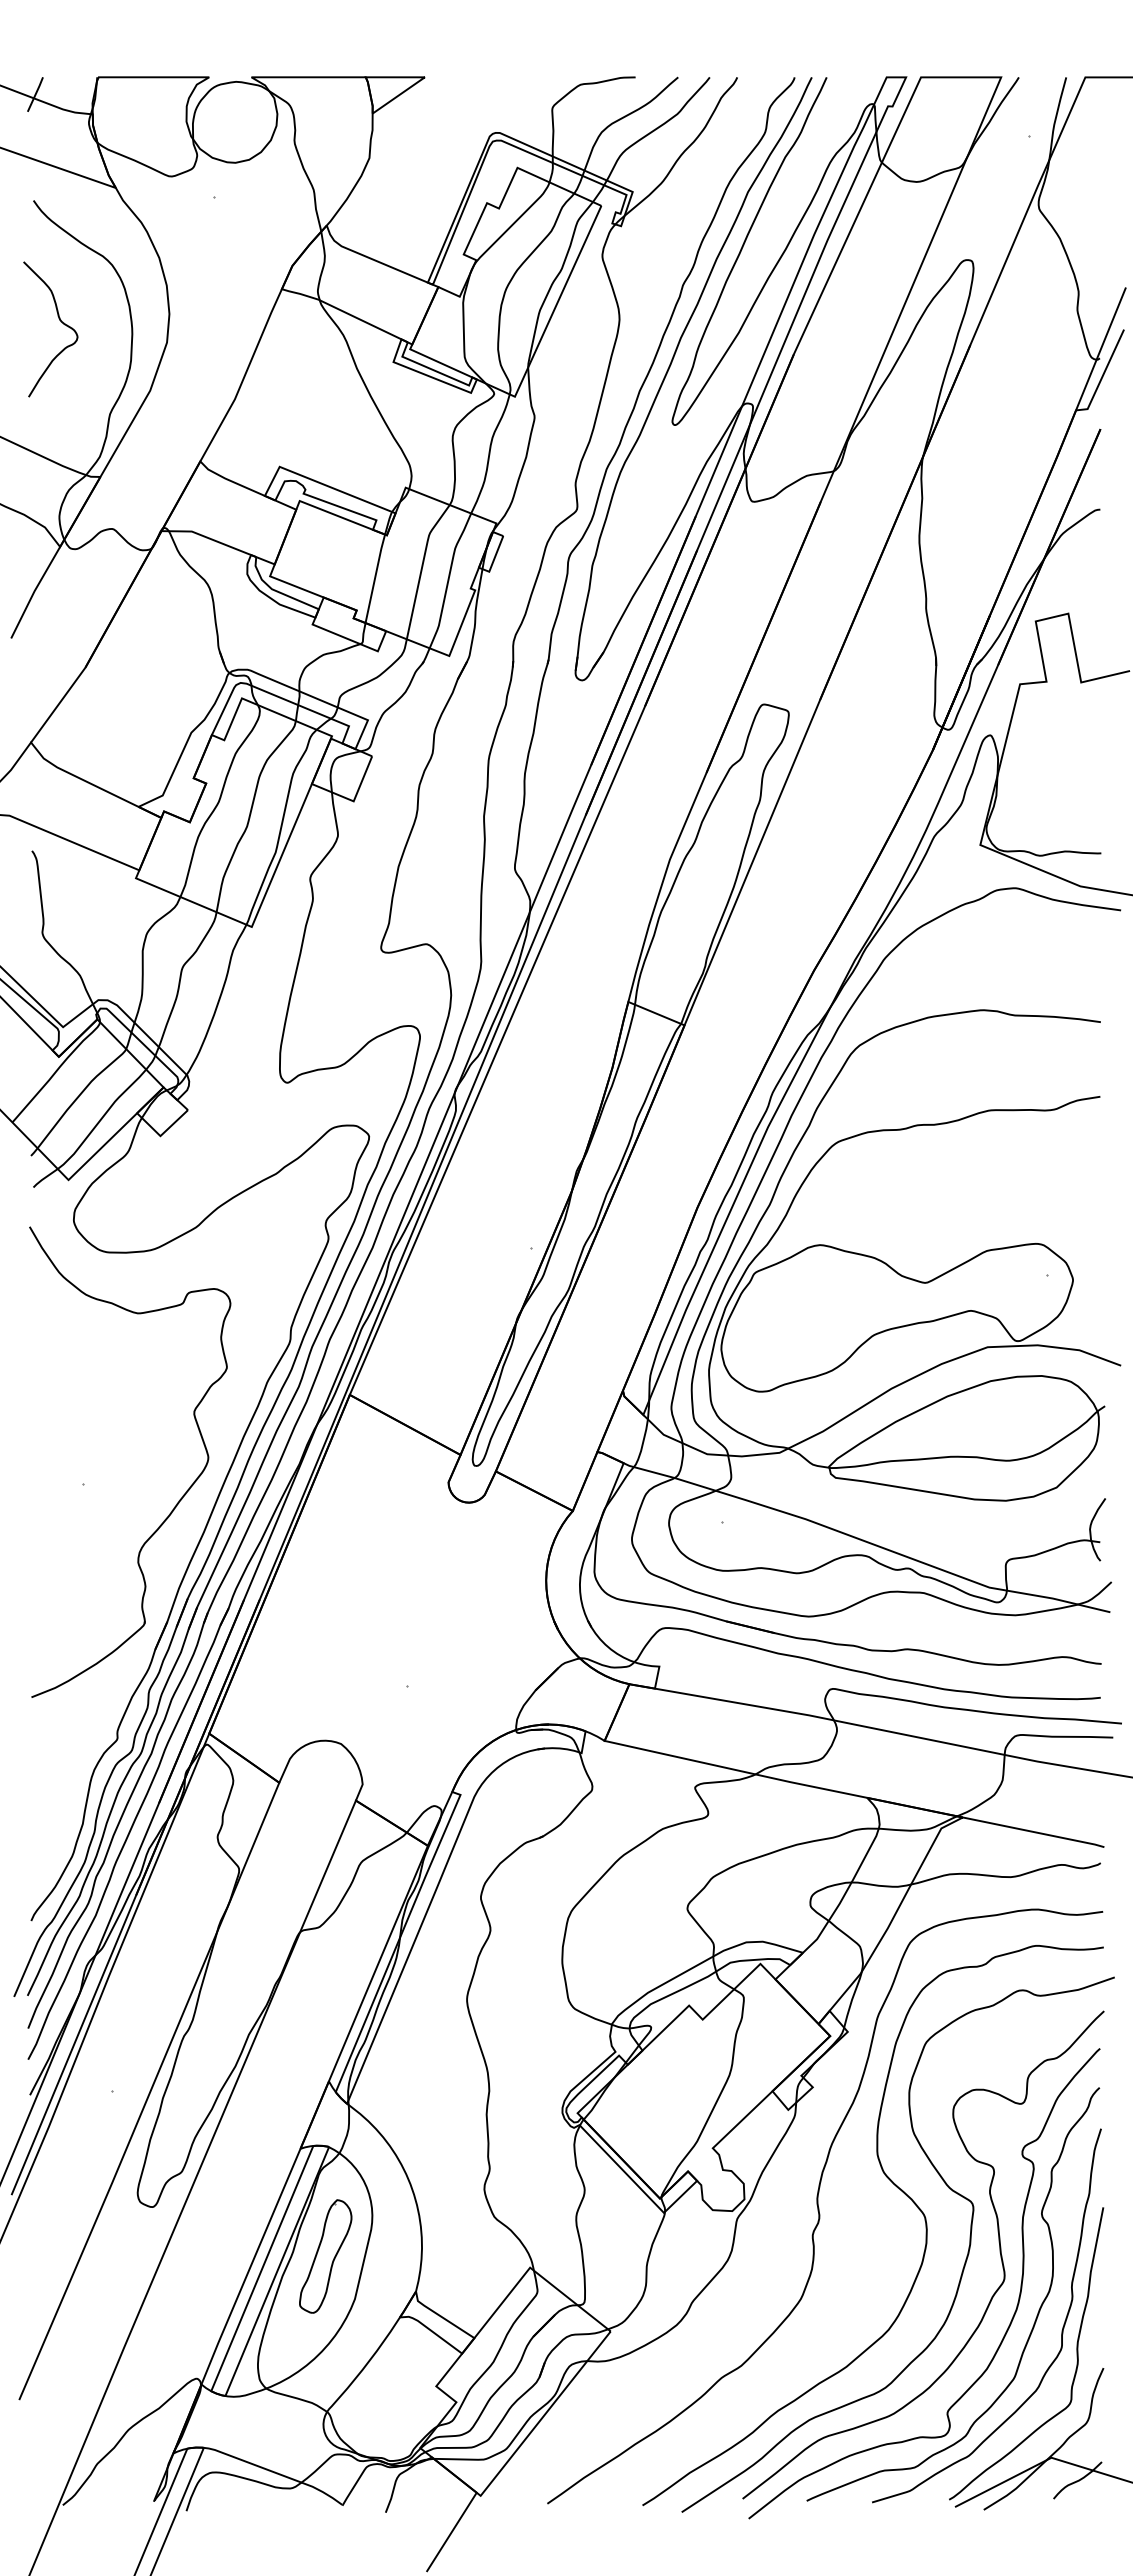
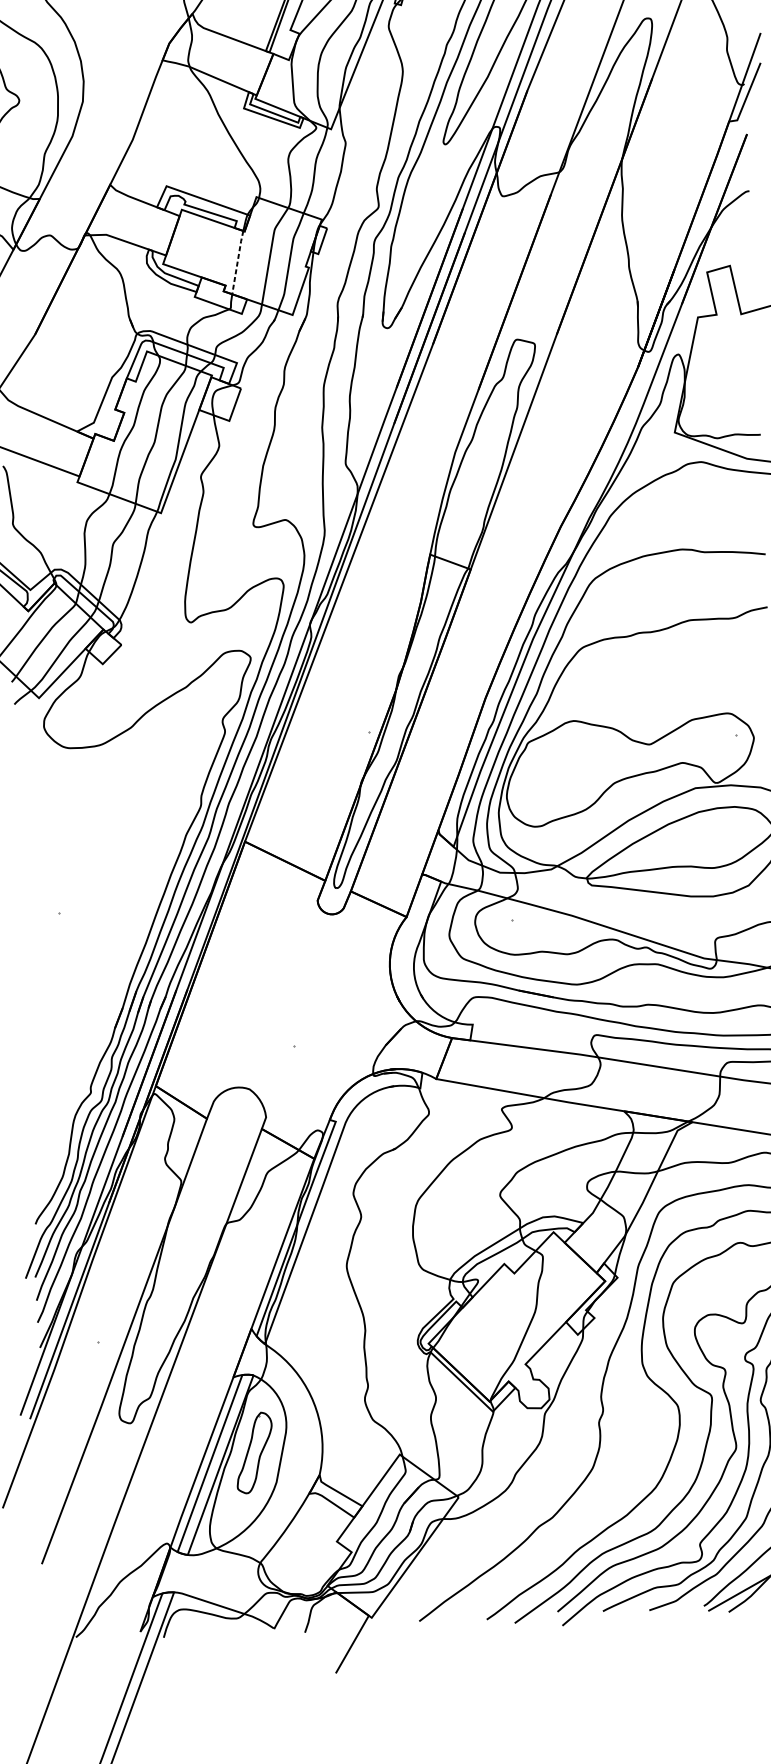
line: (375, 578) -> (237, 262), solid -> dashed
part: (179, 1499) -> (127, 921), removed

